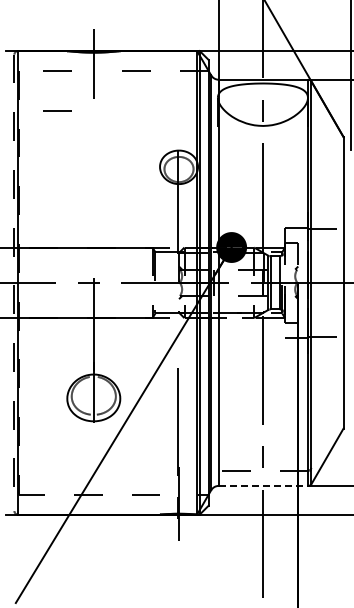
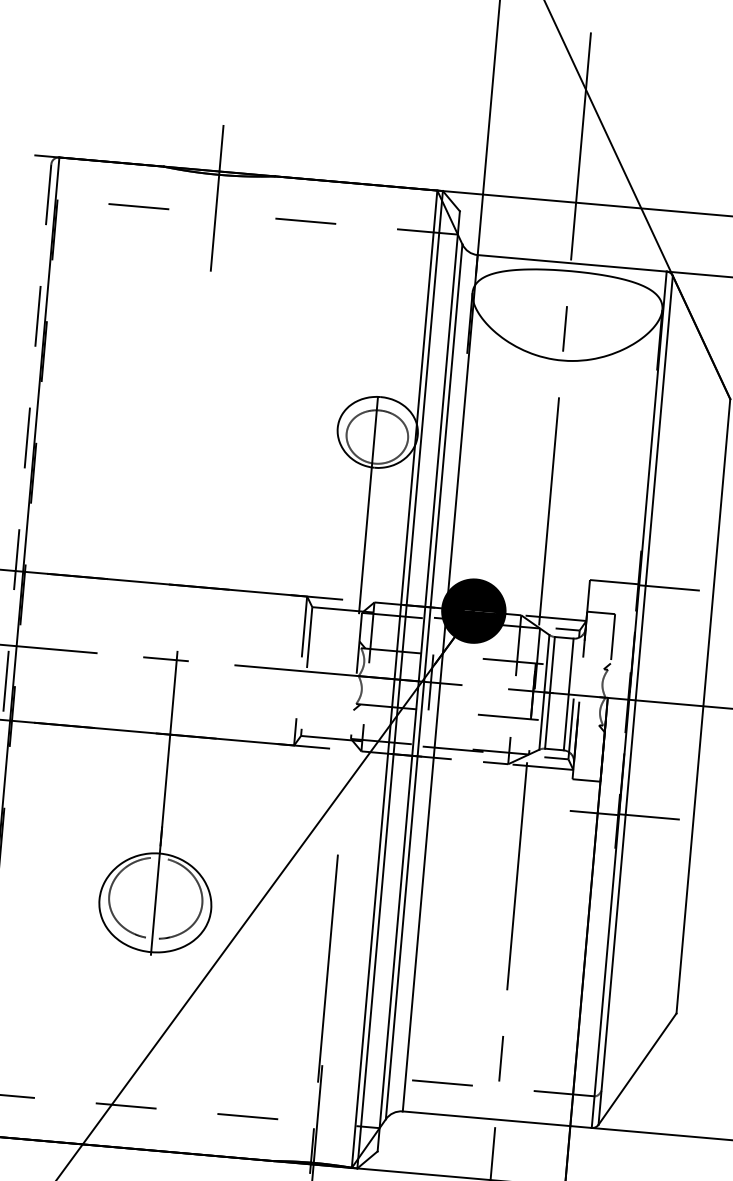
line: (57, 110) -> (131, 290), removed
line: (263, 485) -> (497, 1118), dashed -> solid

